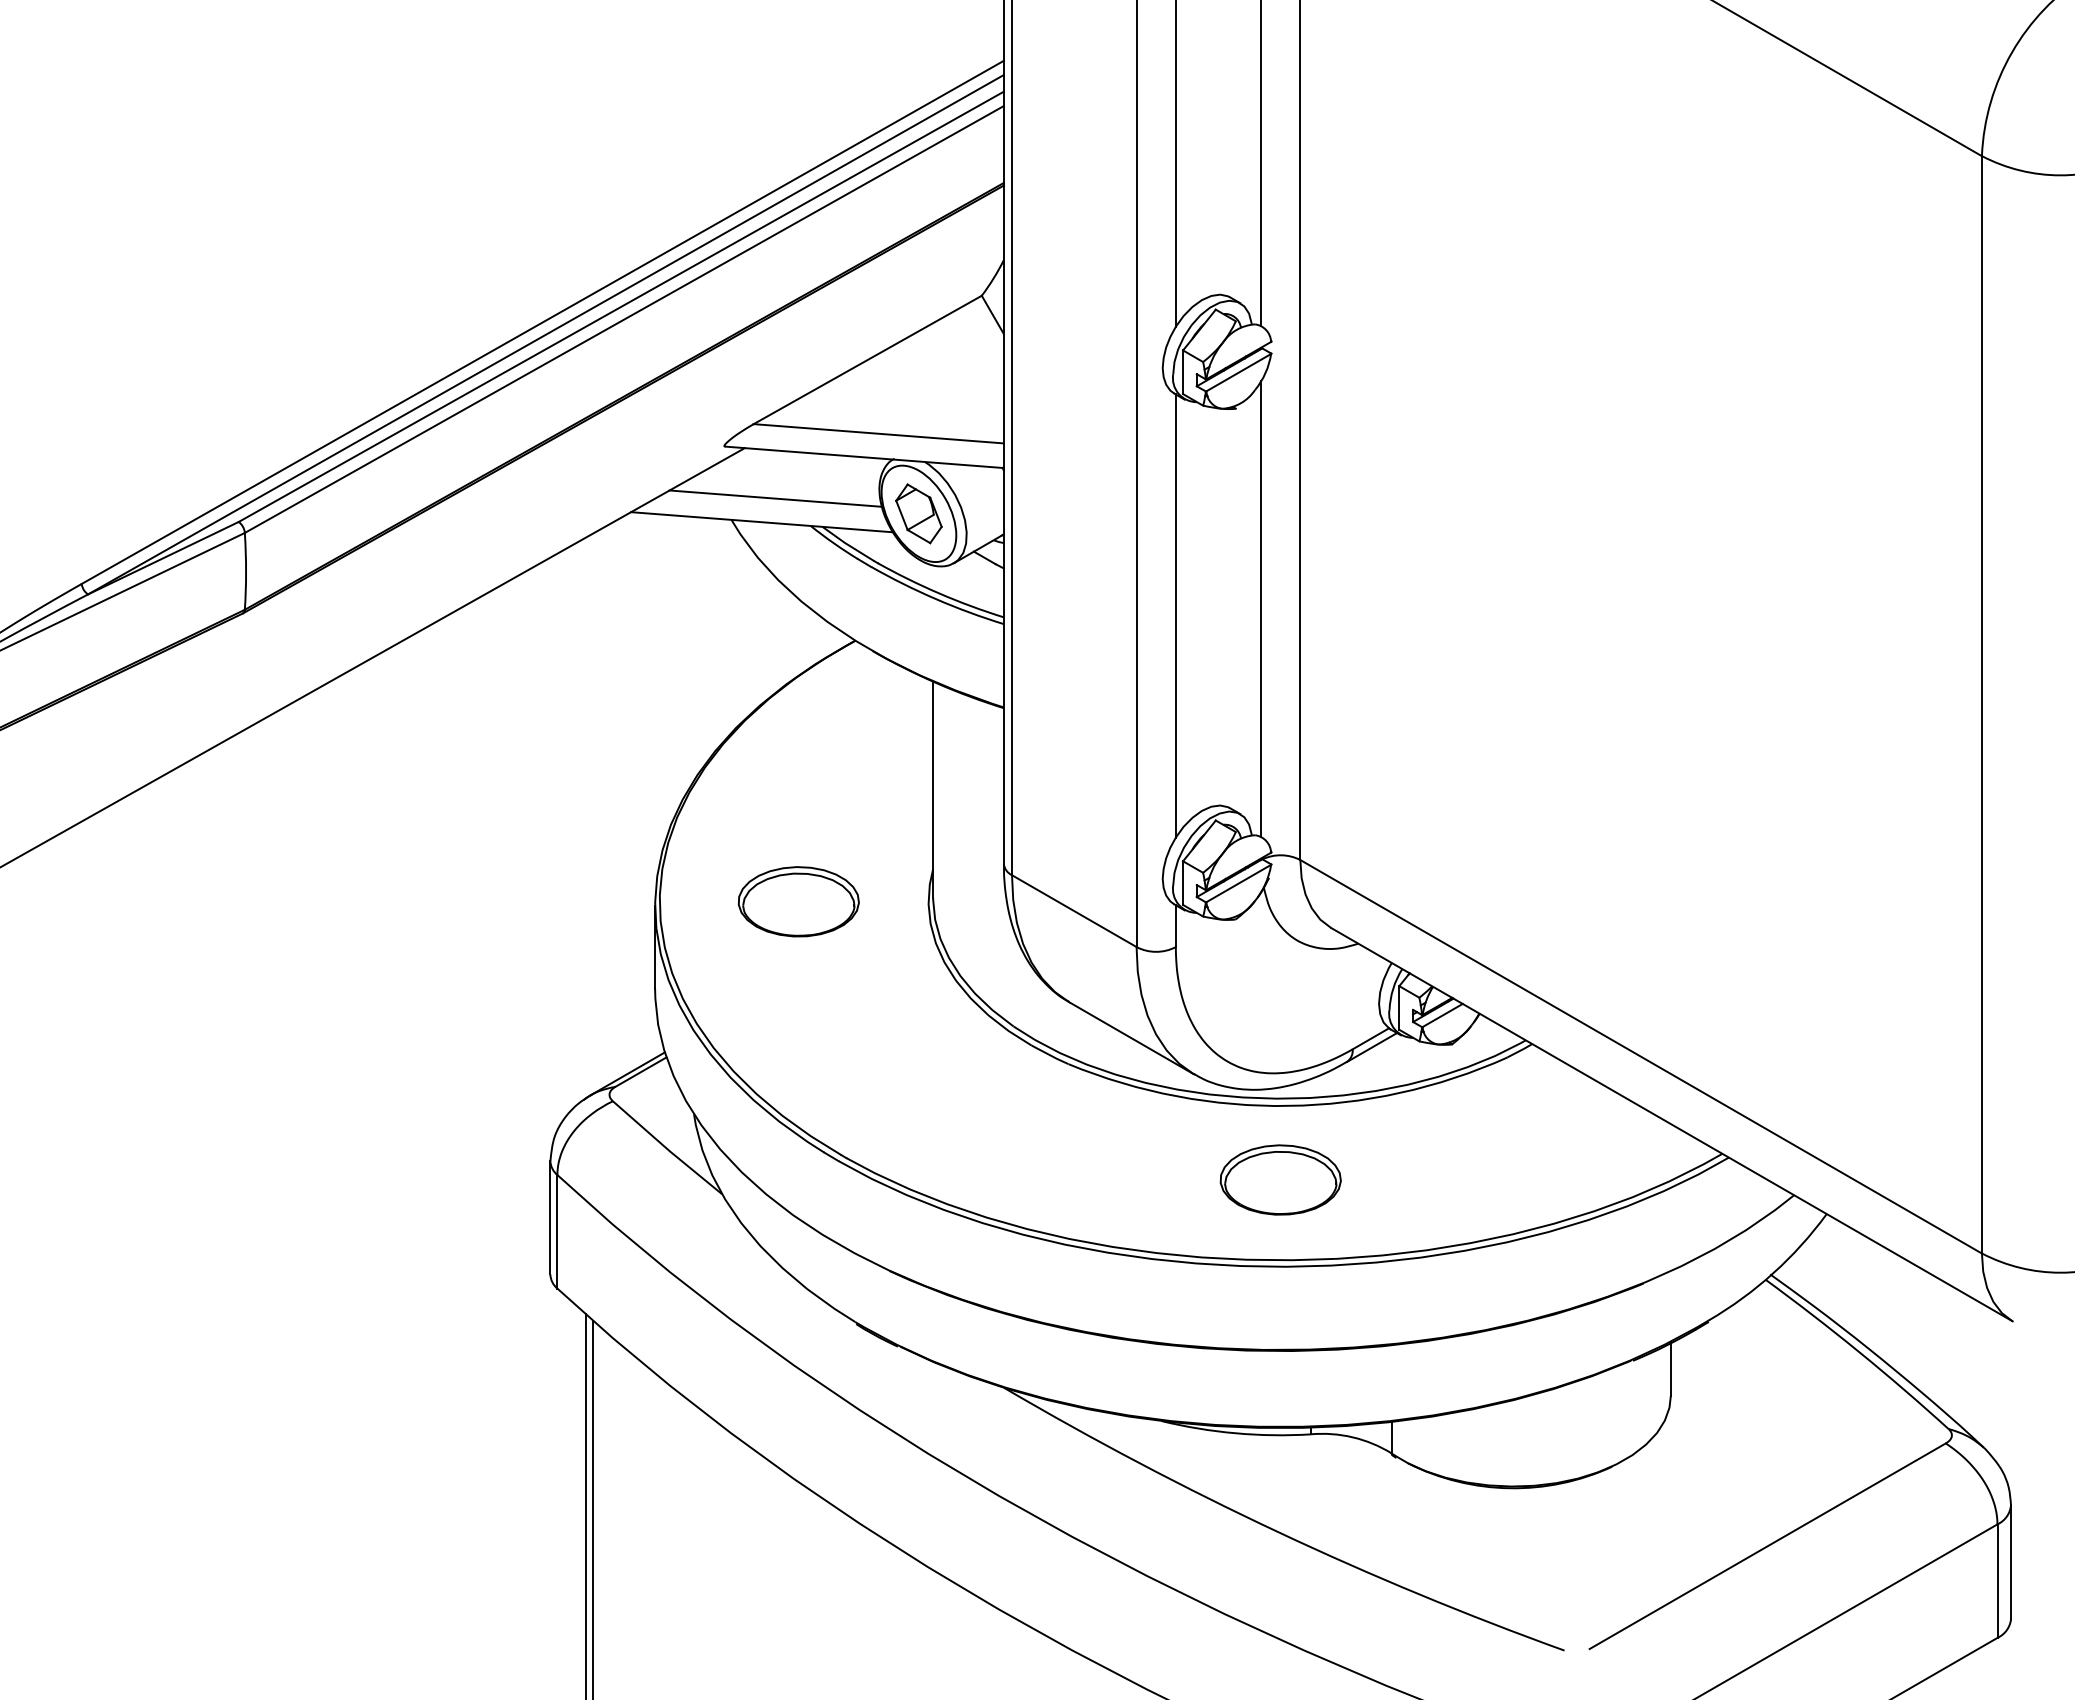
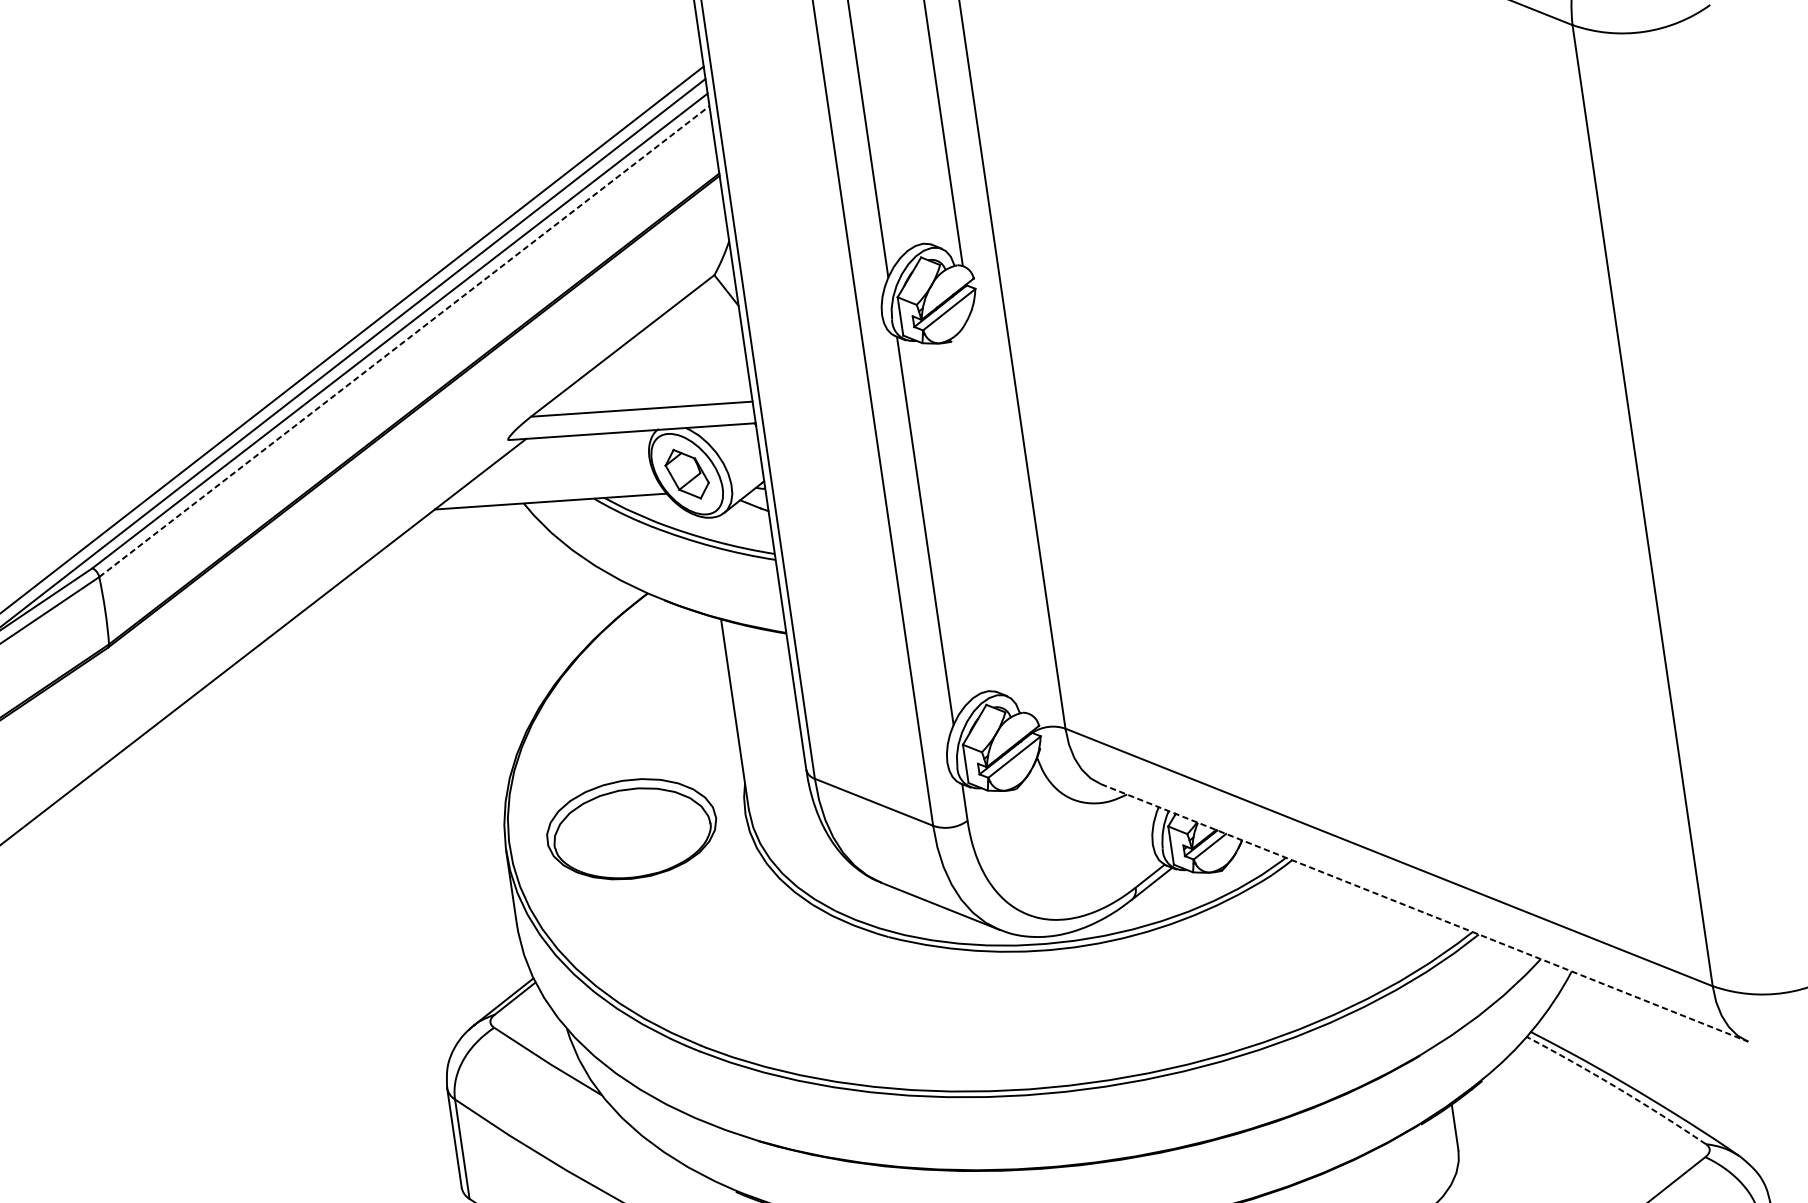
line: (624, 319) -> (404, 341), solid -> dashed
line: (775, 498) -> (559, 479), removed
line: (1261, 608) -> (999, 513), removed
part: (798, 901) -> (631, 829), size x1.6
line: (1672, 1124) -> (1425, 912), solid -> dashed
part: (1280, 1179) -> (1088, 1011), removed
arc: (1859, 1351) -> (1618, 1087), solid -> dashed

